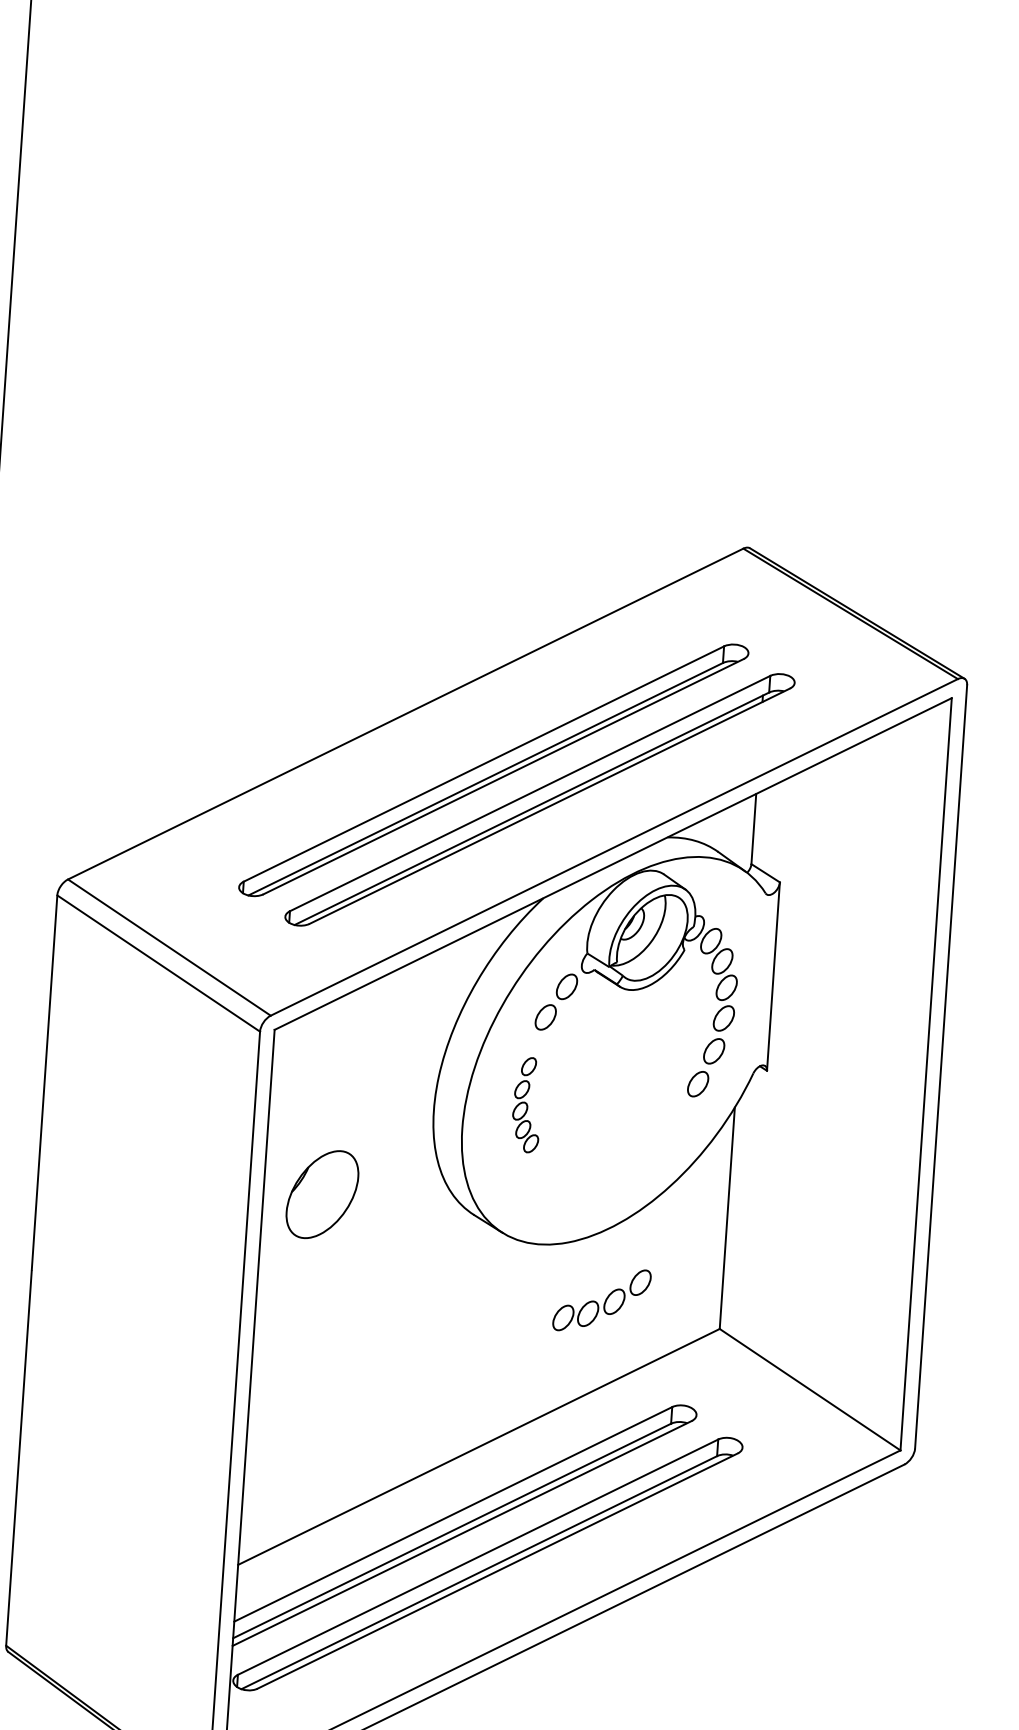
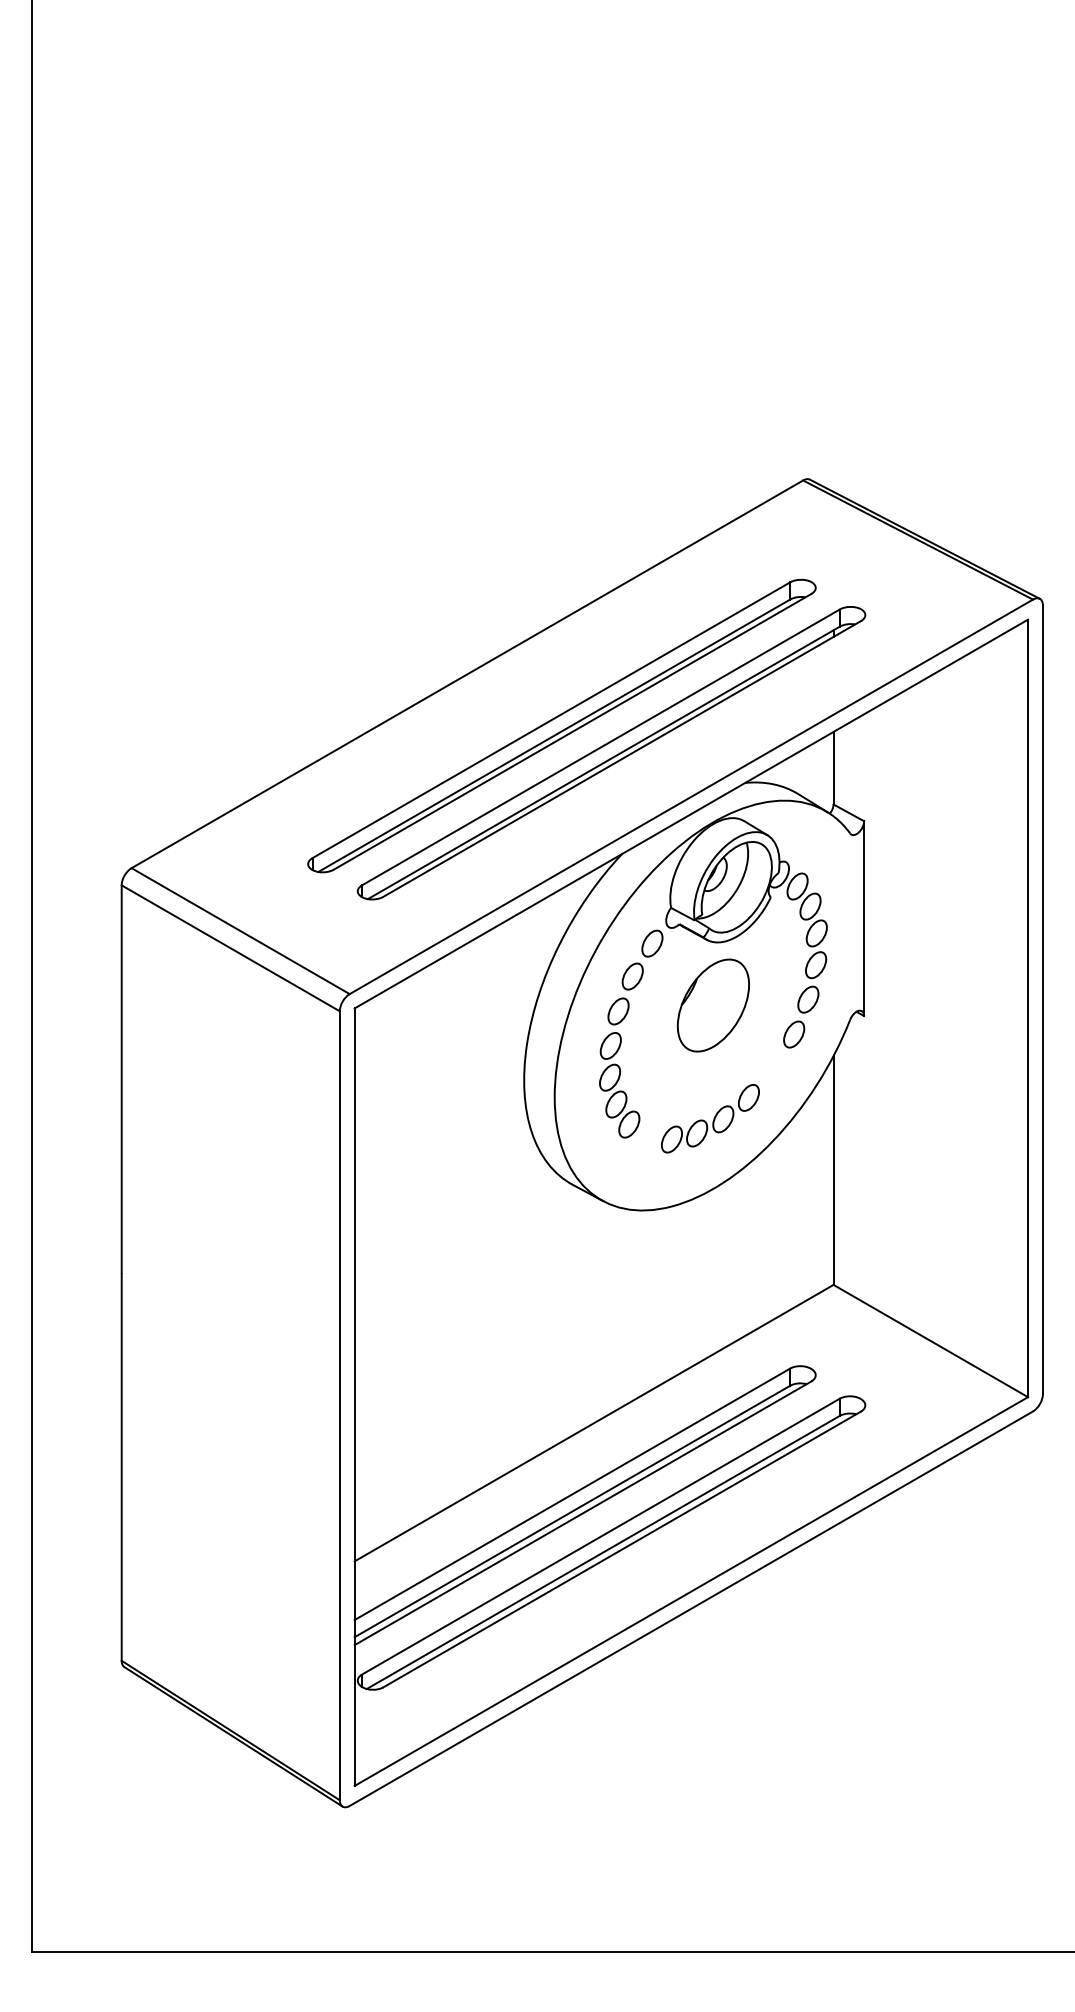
part: (526, 1104) -> (619, 1067), size x1.43
part: (321, 1194) -> (712, 1005), moved
part: (602, 1300) -> (710, 1118), moved

